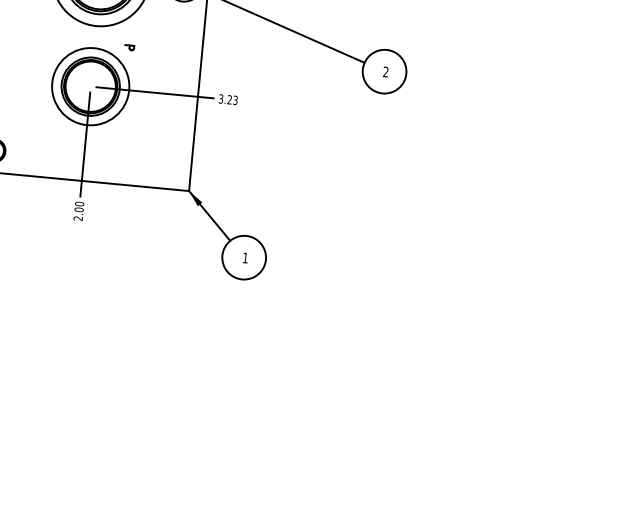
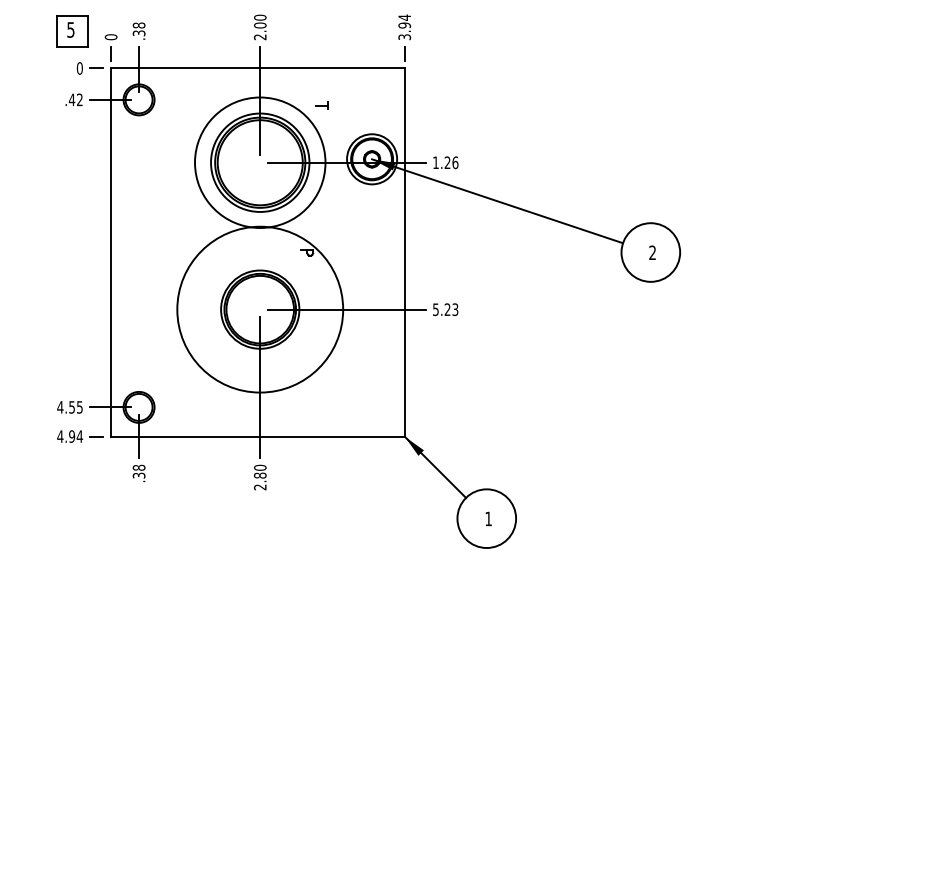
circle: (90, 86) -> (260, 309), size x1.6
text: (220, 98) -> (435, 309), 3.23 -> 5.23
text: (79, 209) -> (260, 475), 2.00 -> 2.80

